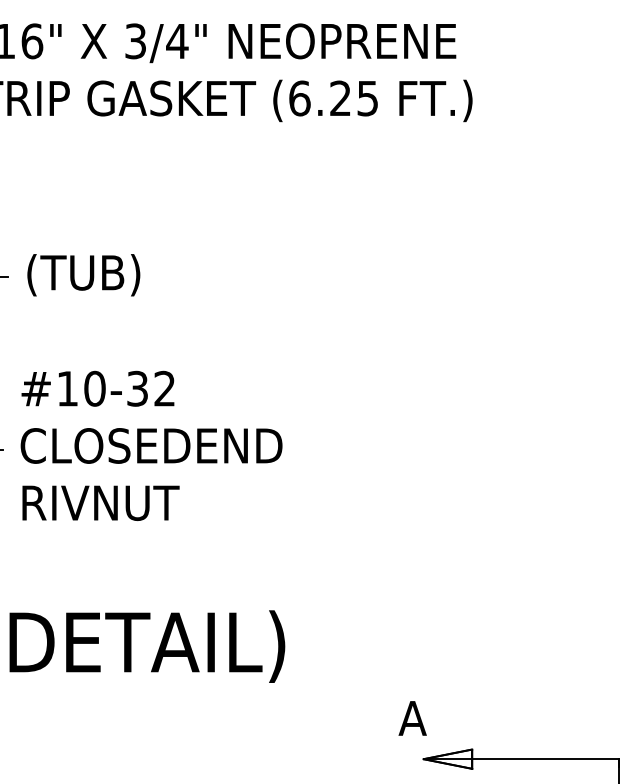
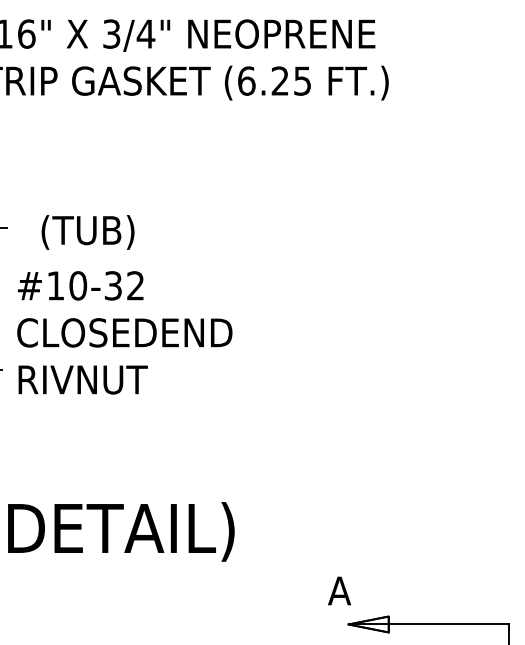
text: (83, 275) -> (87, 232), moved
text: (151, 445) -> (124, 332), moved

